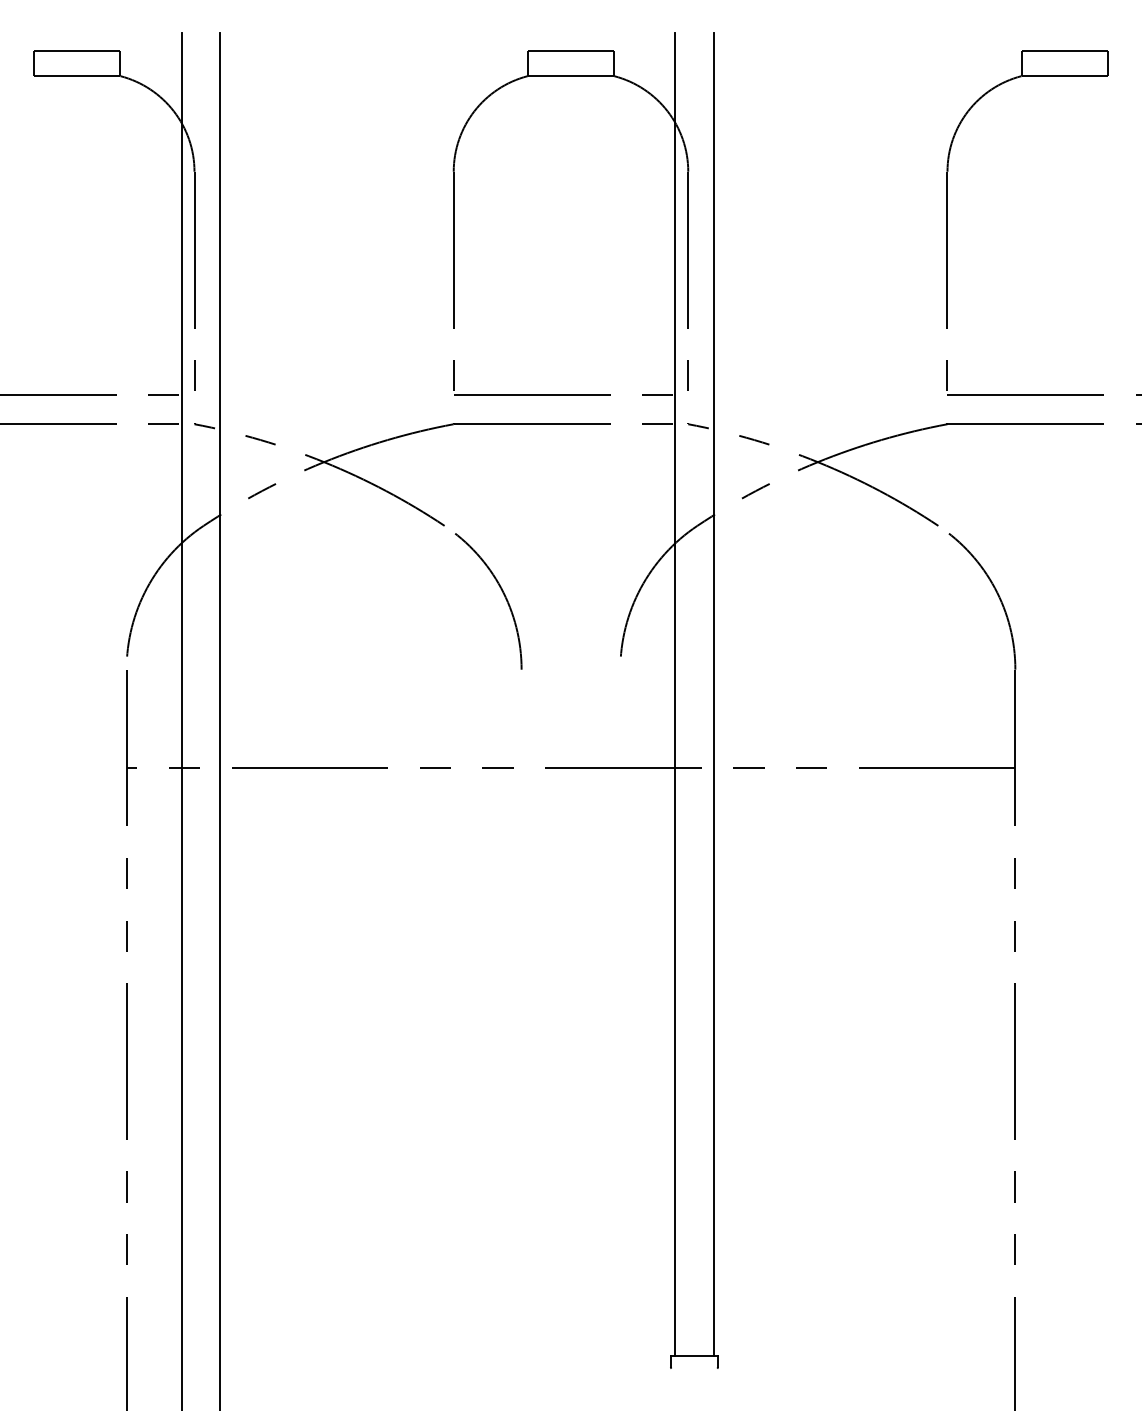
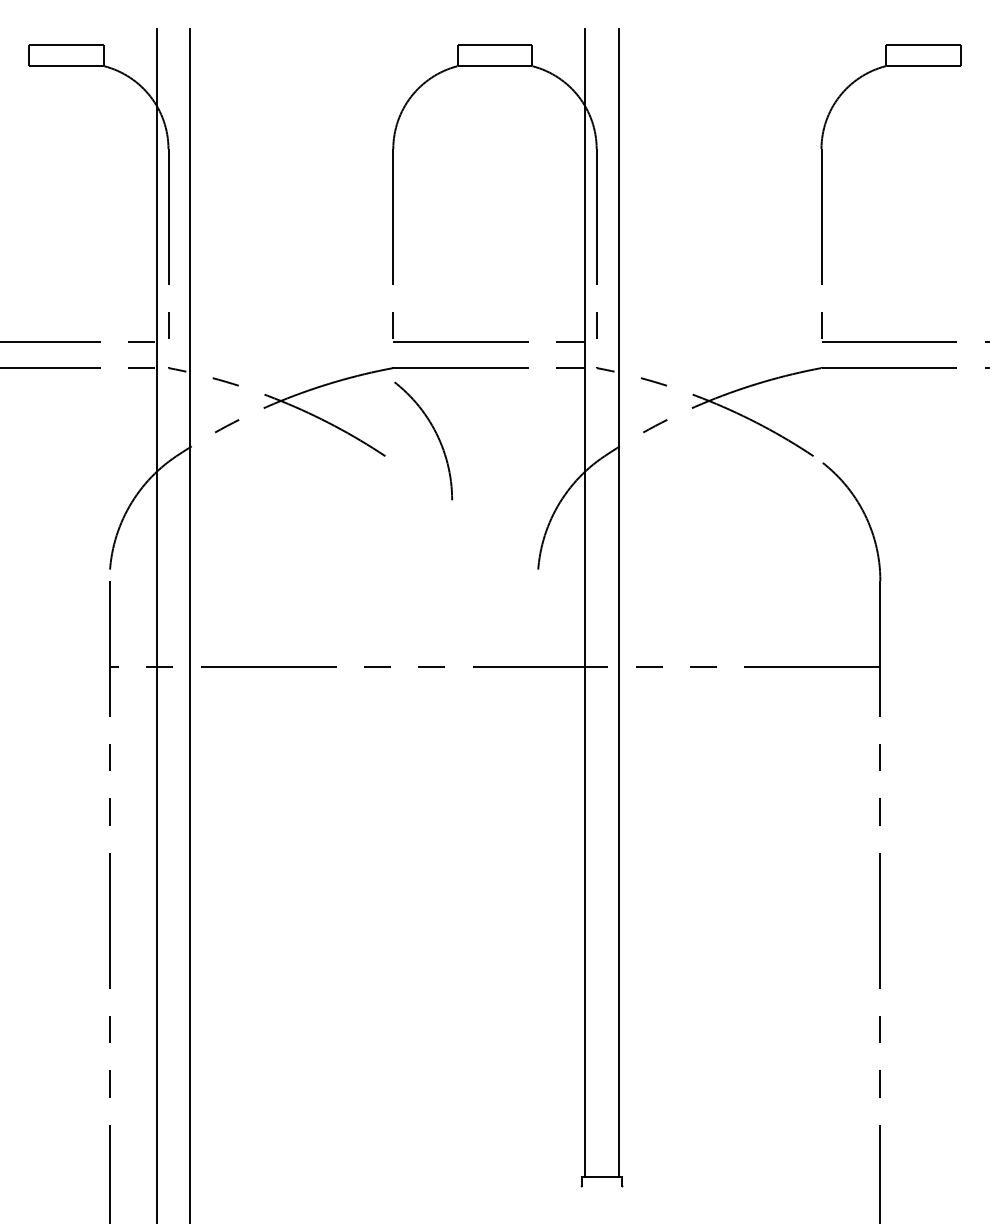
arc: (502, 593) -> (435, 434), moved

